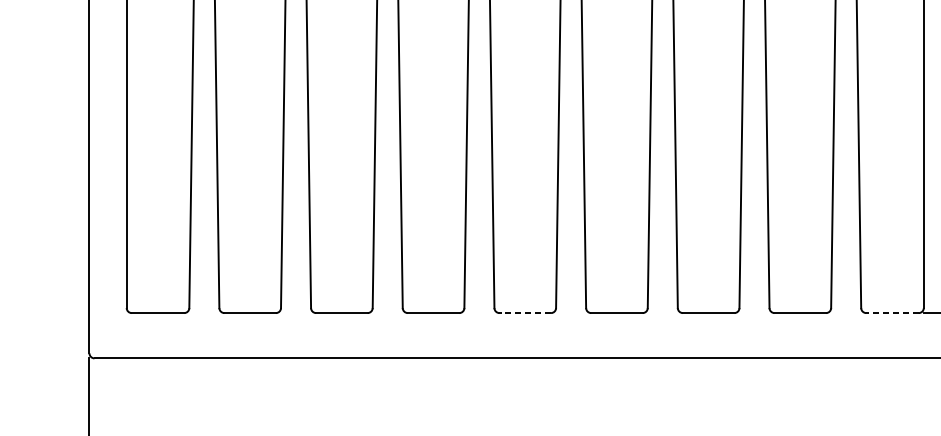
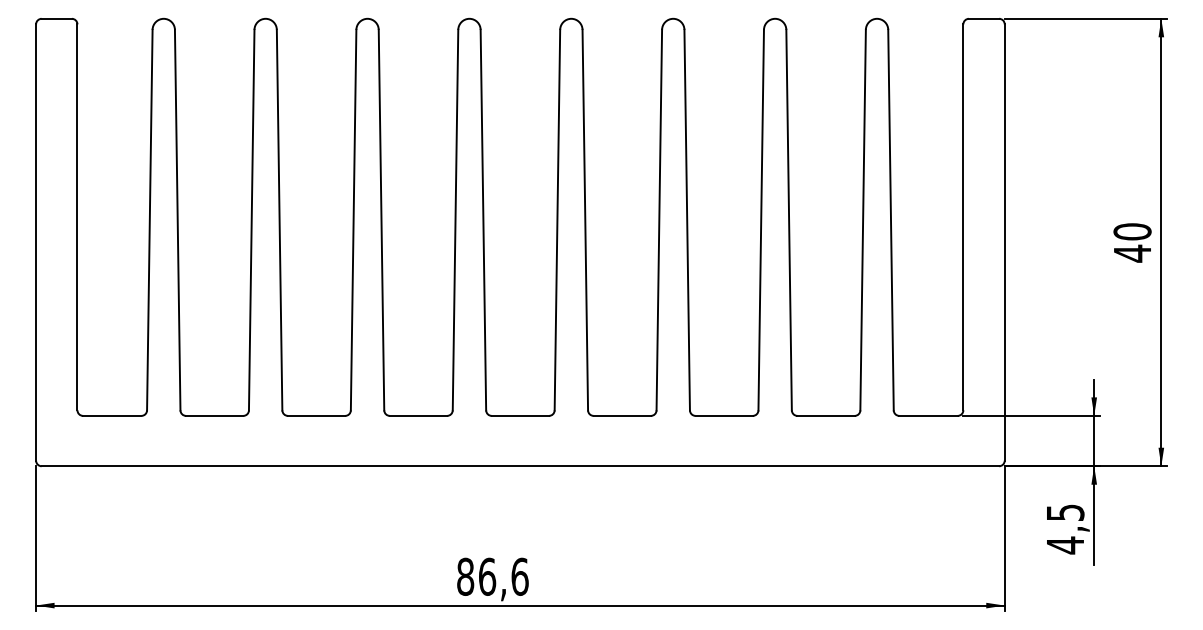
line: (525, 312) -> (520, 415), dashed -> solid
line: (892, 312) -> (928, 415), dashed -> solid

